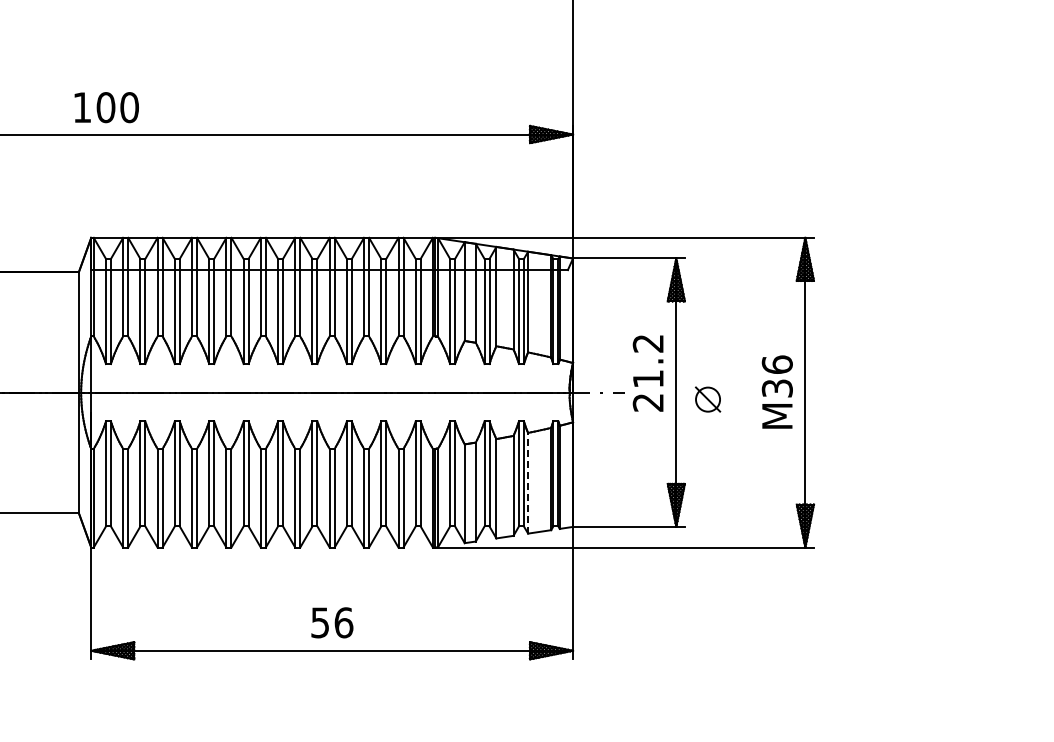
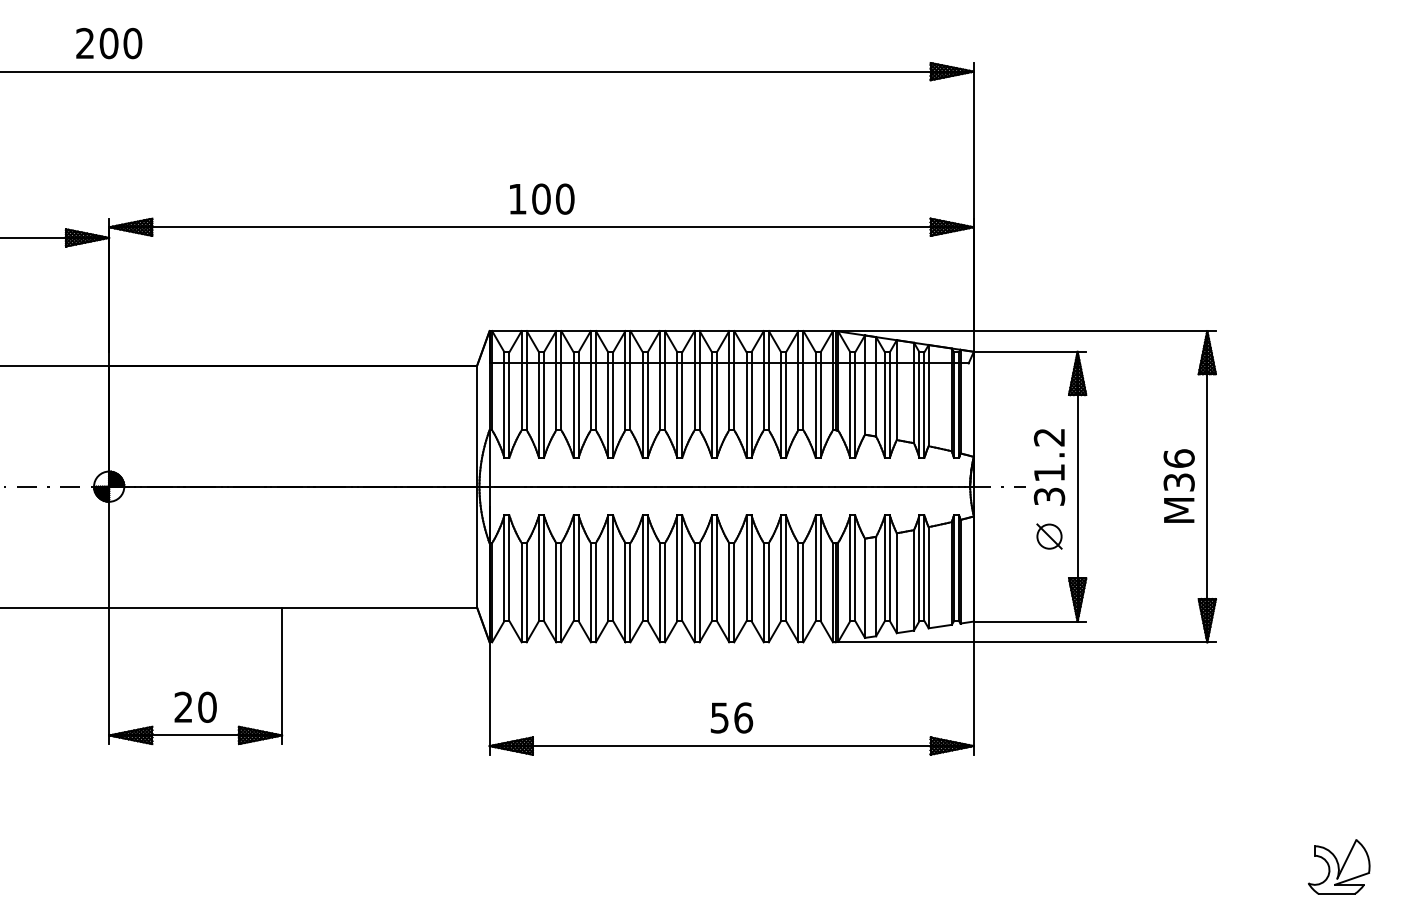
text: (107, 106) -> (542, 198), moved
part: (708, 399) -> (1049, 536), moved
text: (648, 402) -> (1049, 496), 21.2 -> 31.2
line: (527, 483) -> (928, 577), dashed -> solid

